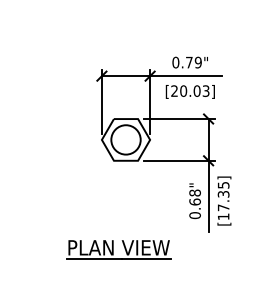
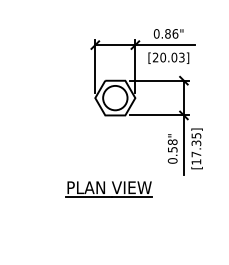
text: (193, 62) -> (171, 33), 0.79" -> 0.86"
text: (194, 201) -> (172, 149), 0.68" -> 0.58"

